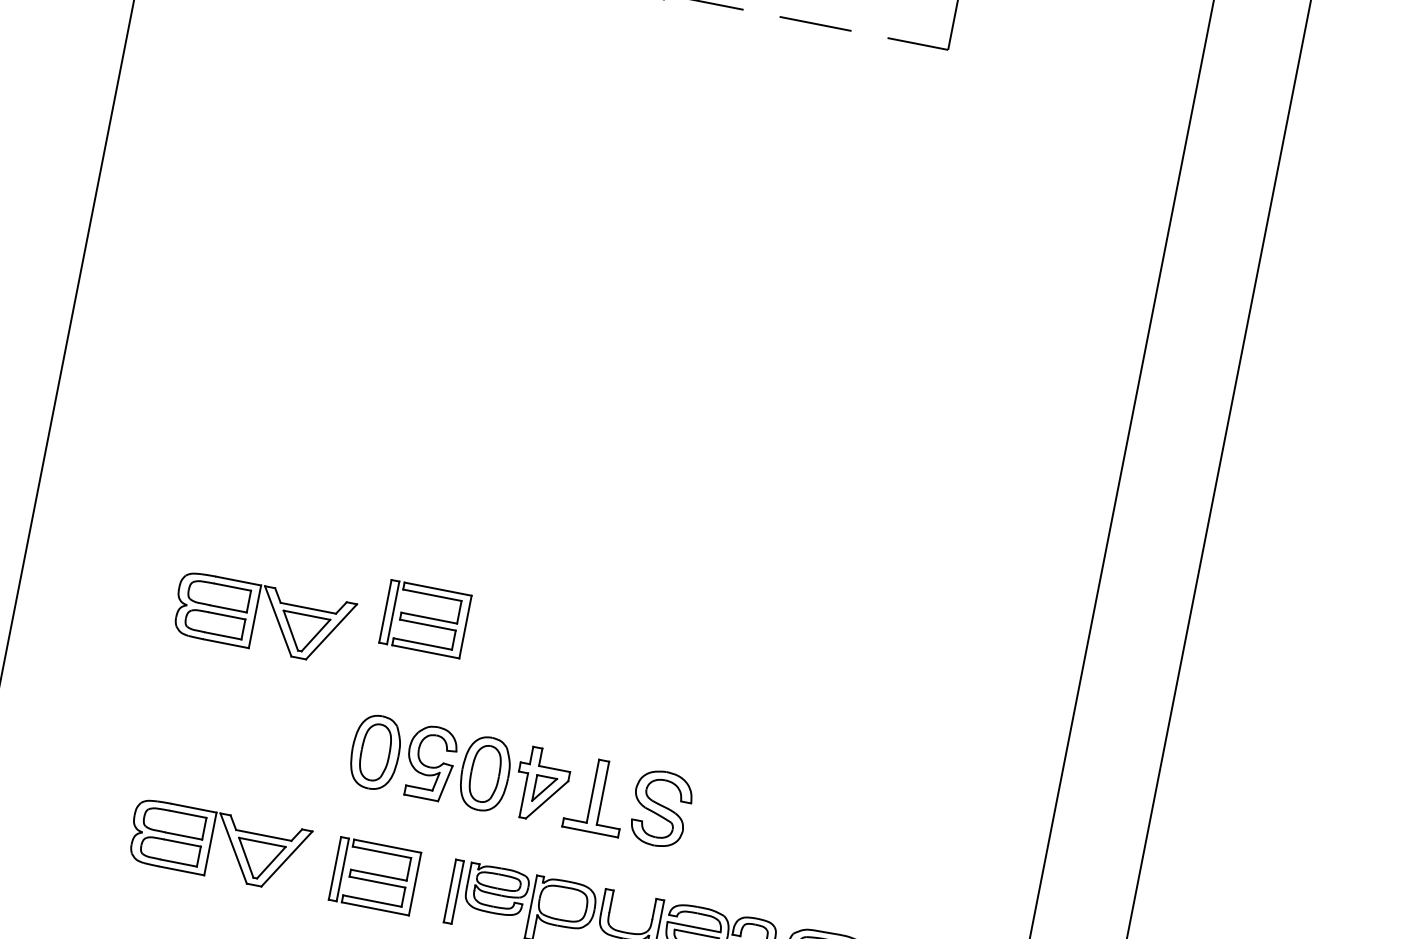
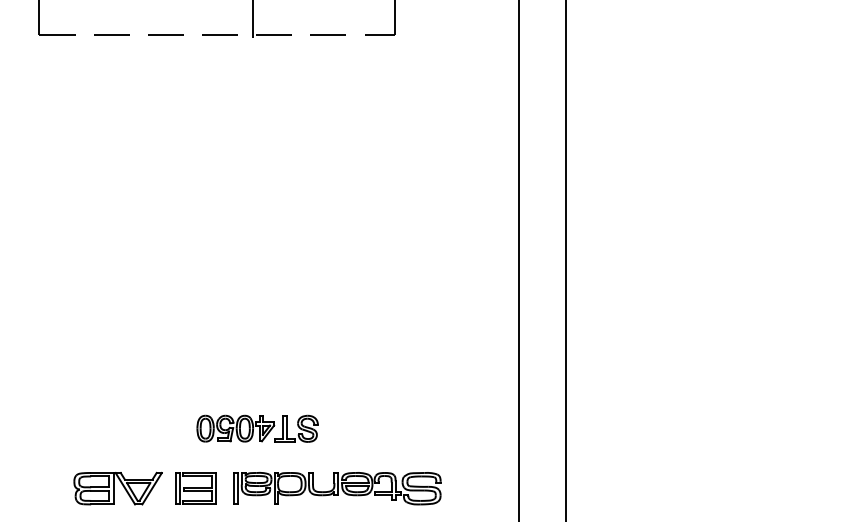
part: (262, 617) -> (117, 374), removed
part: (423, 618) -> (195, 359), removed
part: (520, 780) -> (257, 428), size x0.71

